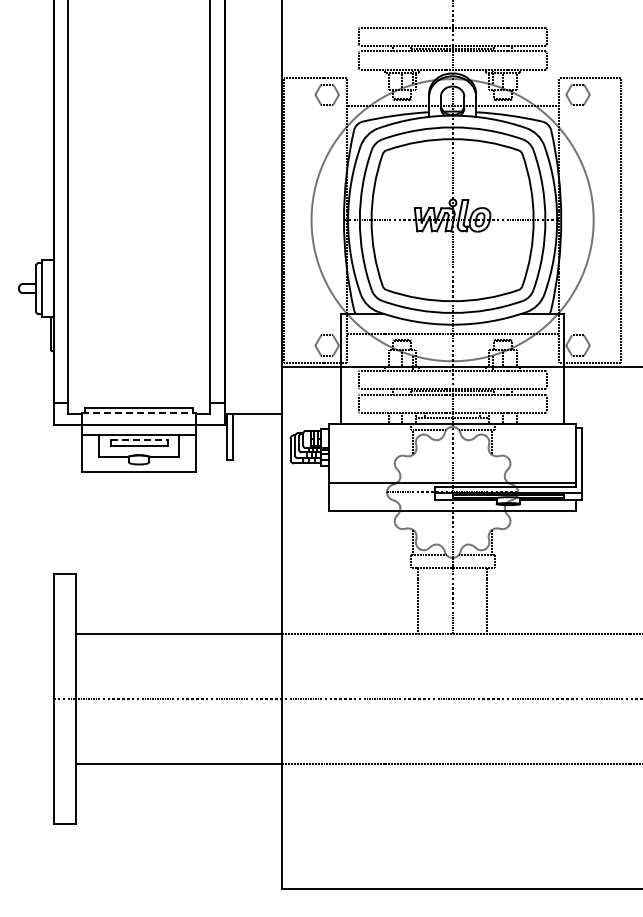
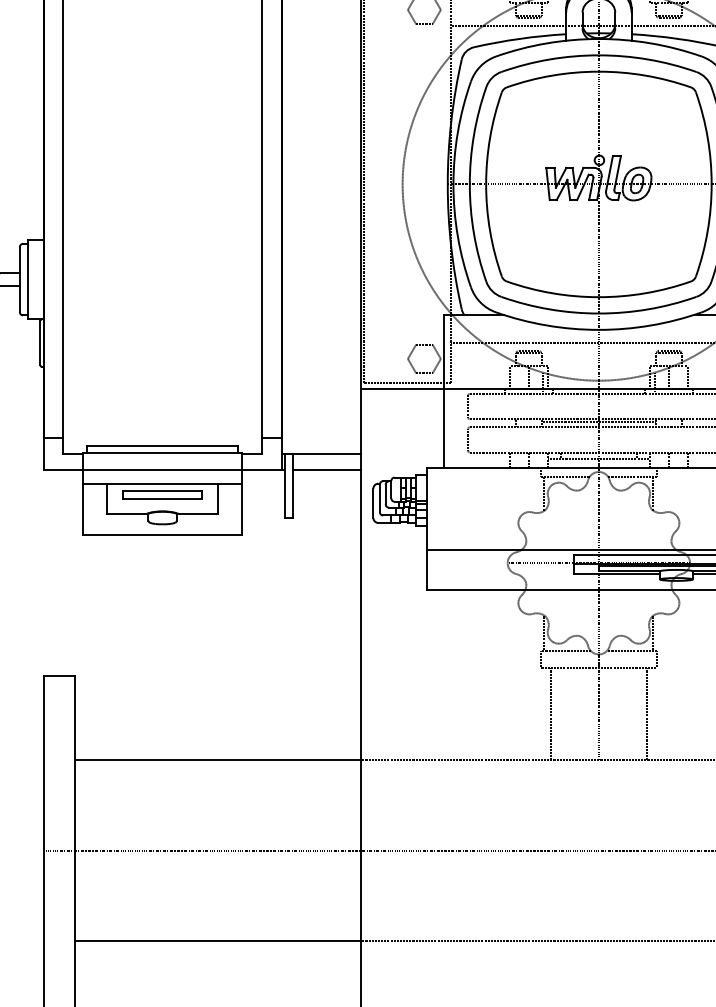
line: (139, 413) -> (163, 453), dashed -> solid
line: (256, 425) -> (326, 470), added
line: (139, 440) -> (163, 490), dashed -> solid

